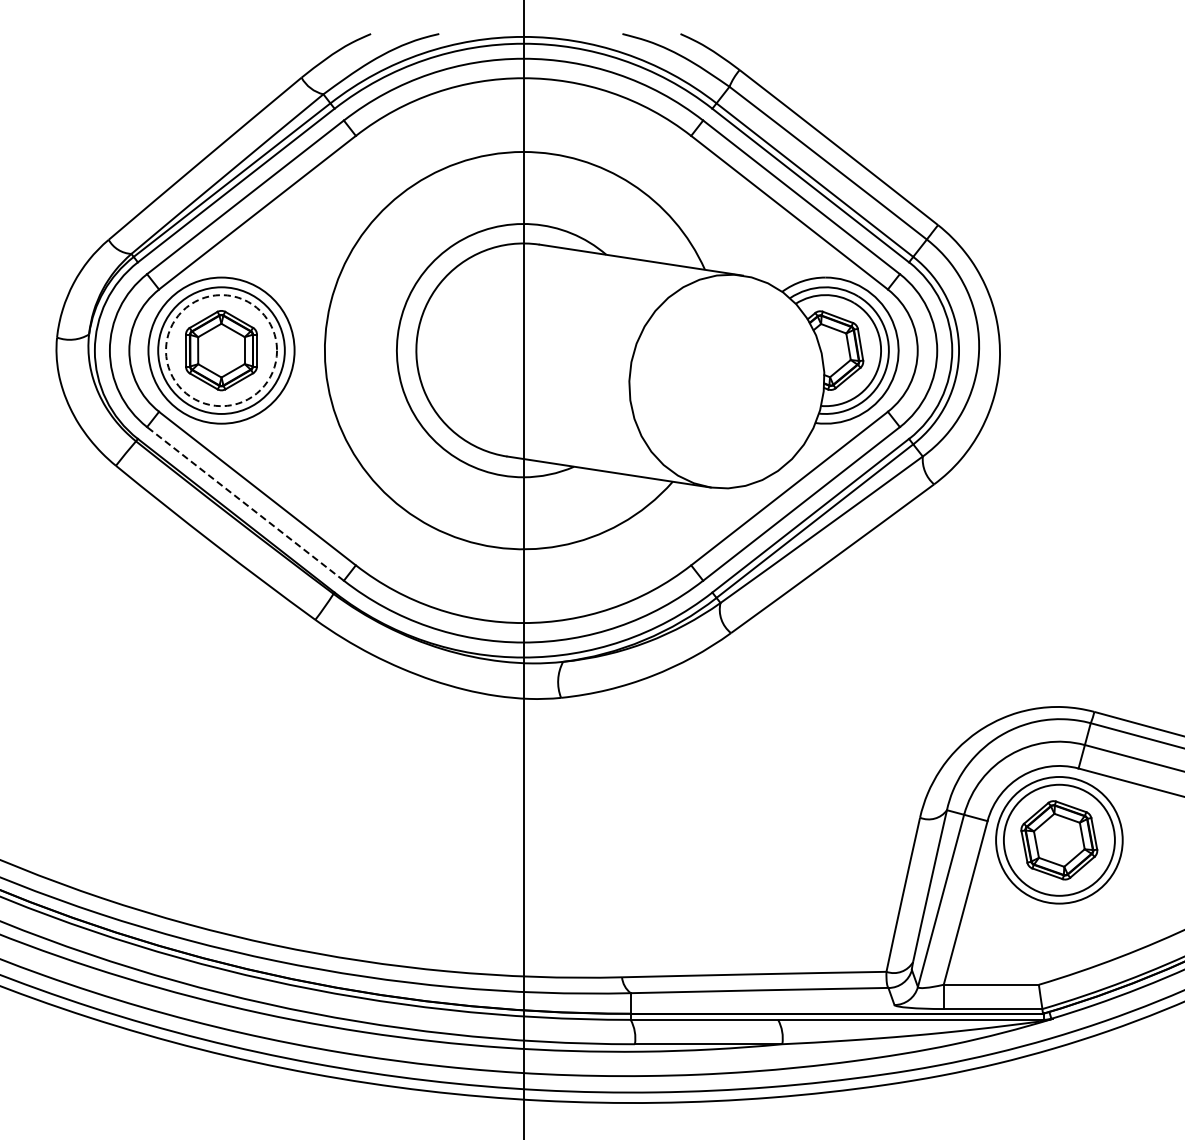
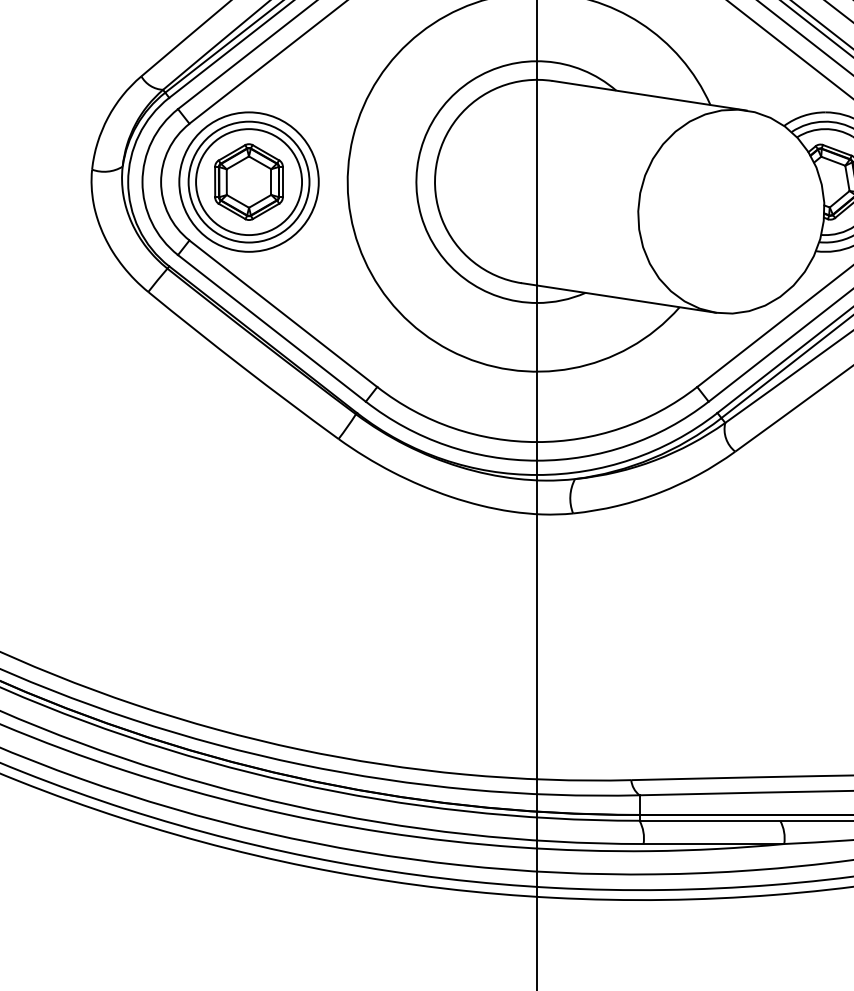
circle: (221, 350) -> (249, 181), dashed -> solid
line: (245, 503) -> (271, 327), dashed -> solid

